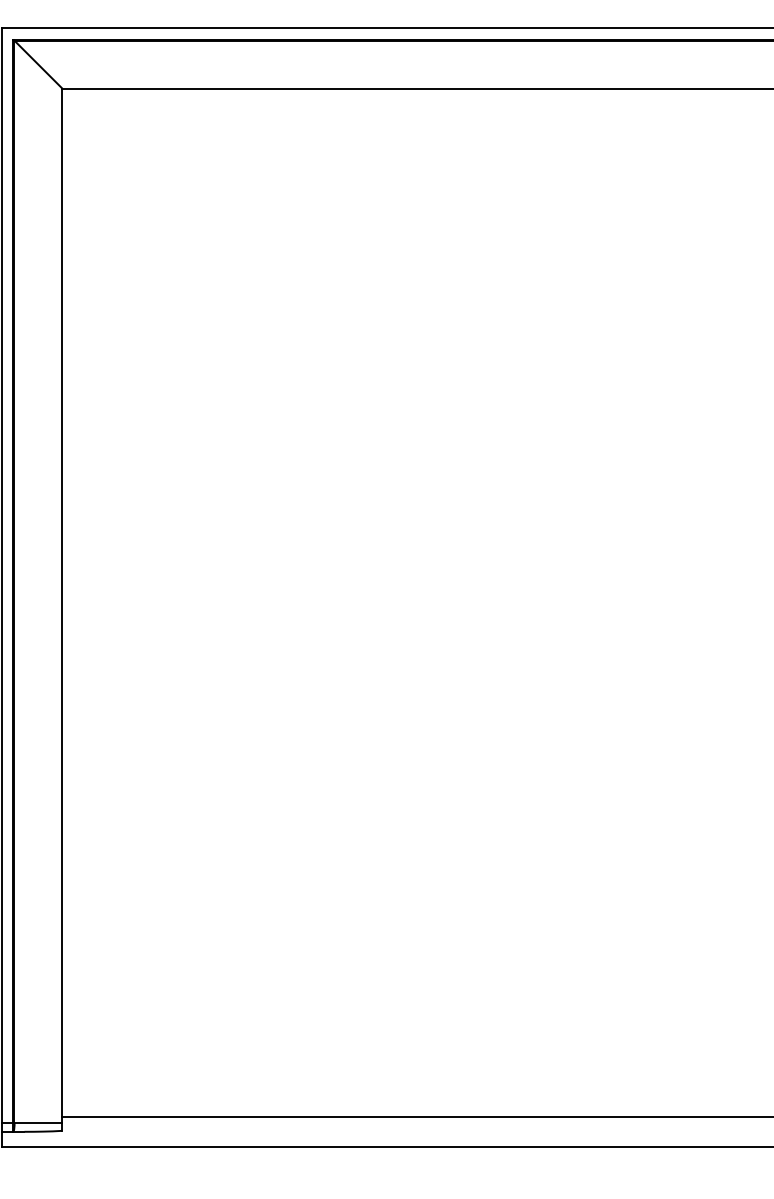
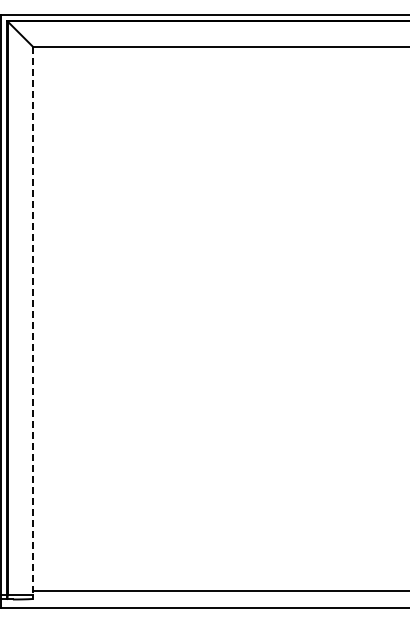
line: (61, 605) -> (32, 320), solid -> dashed

